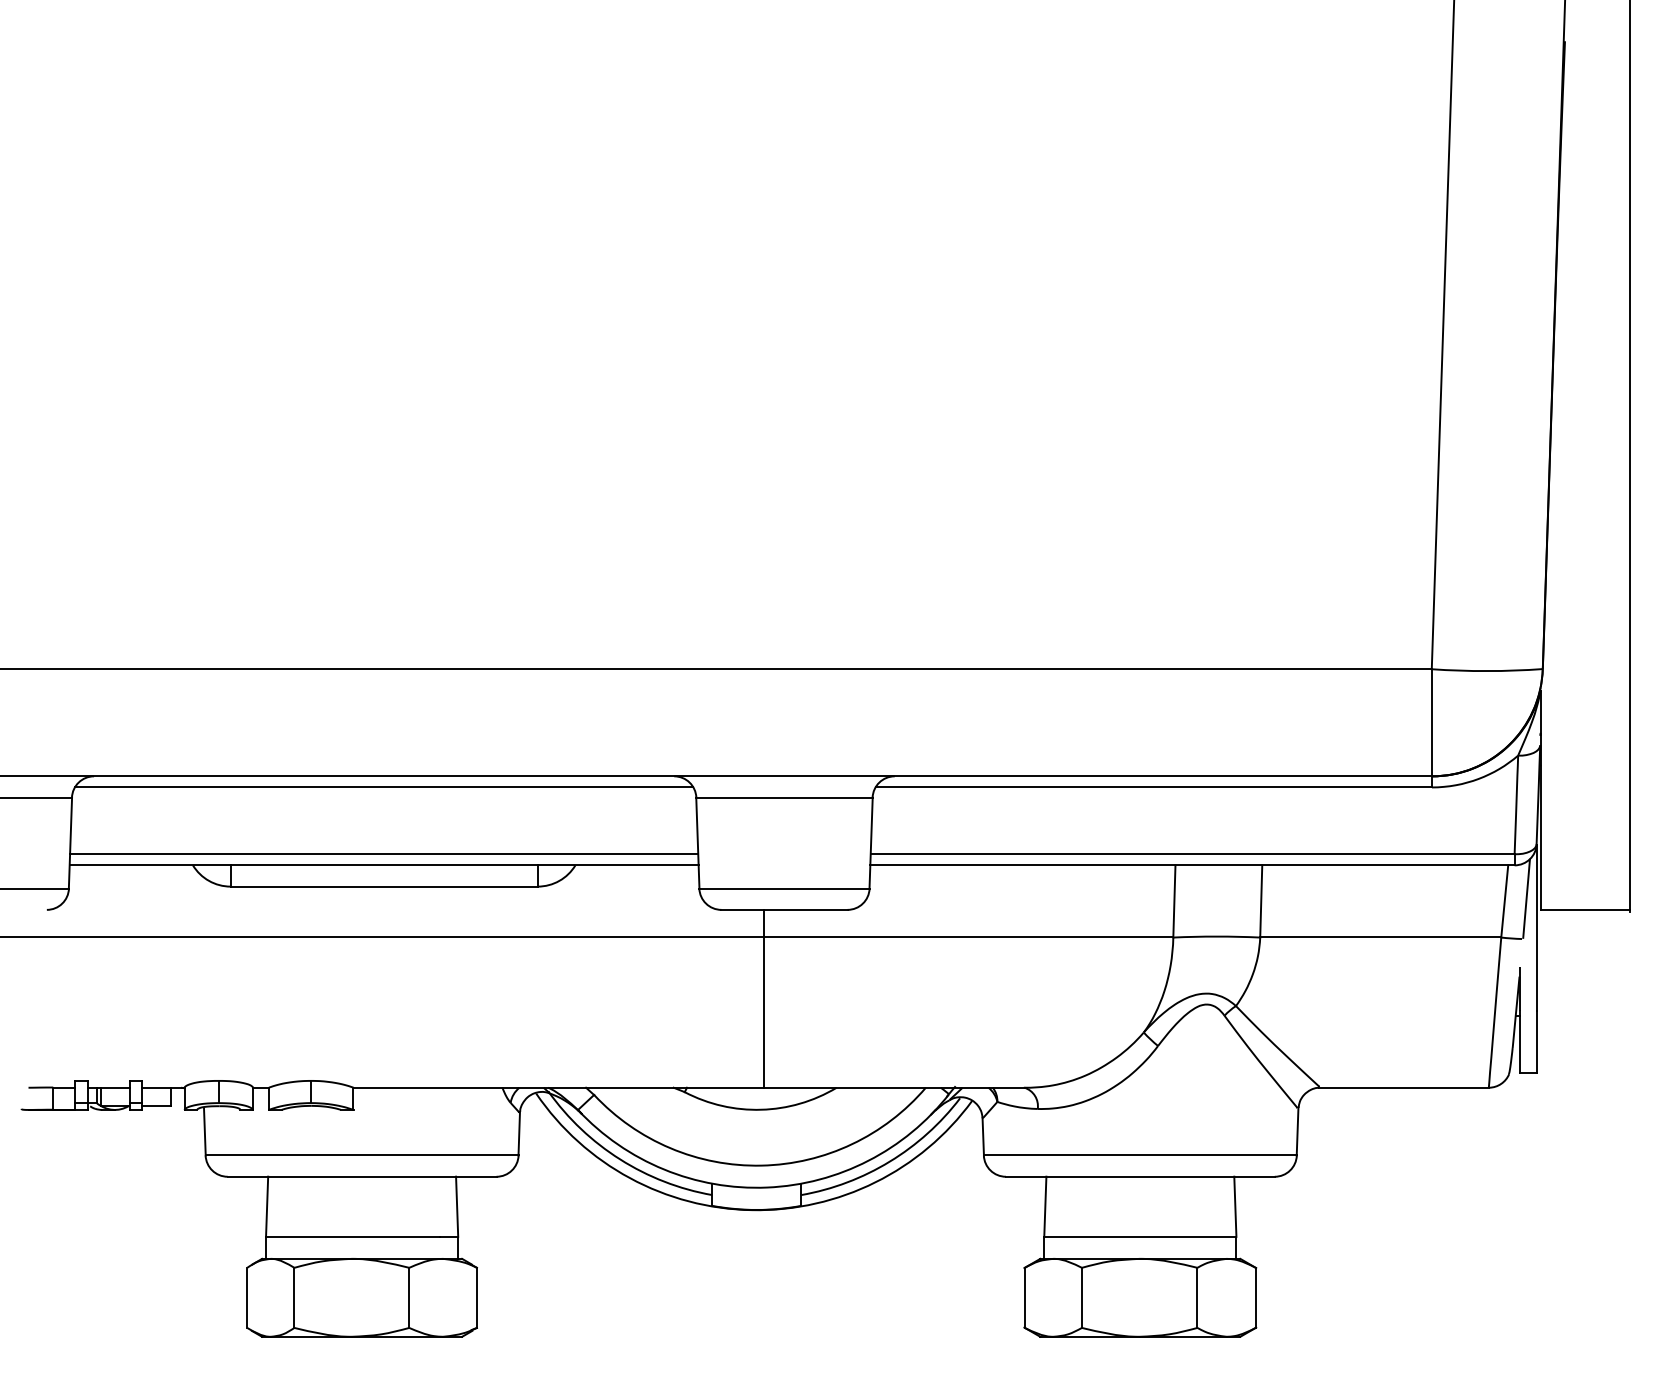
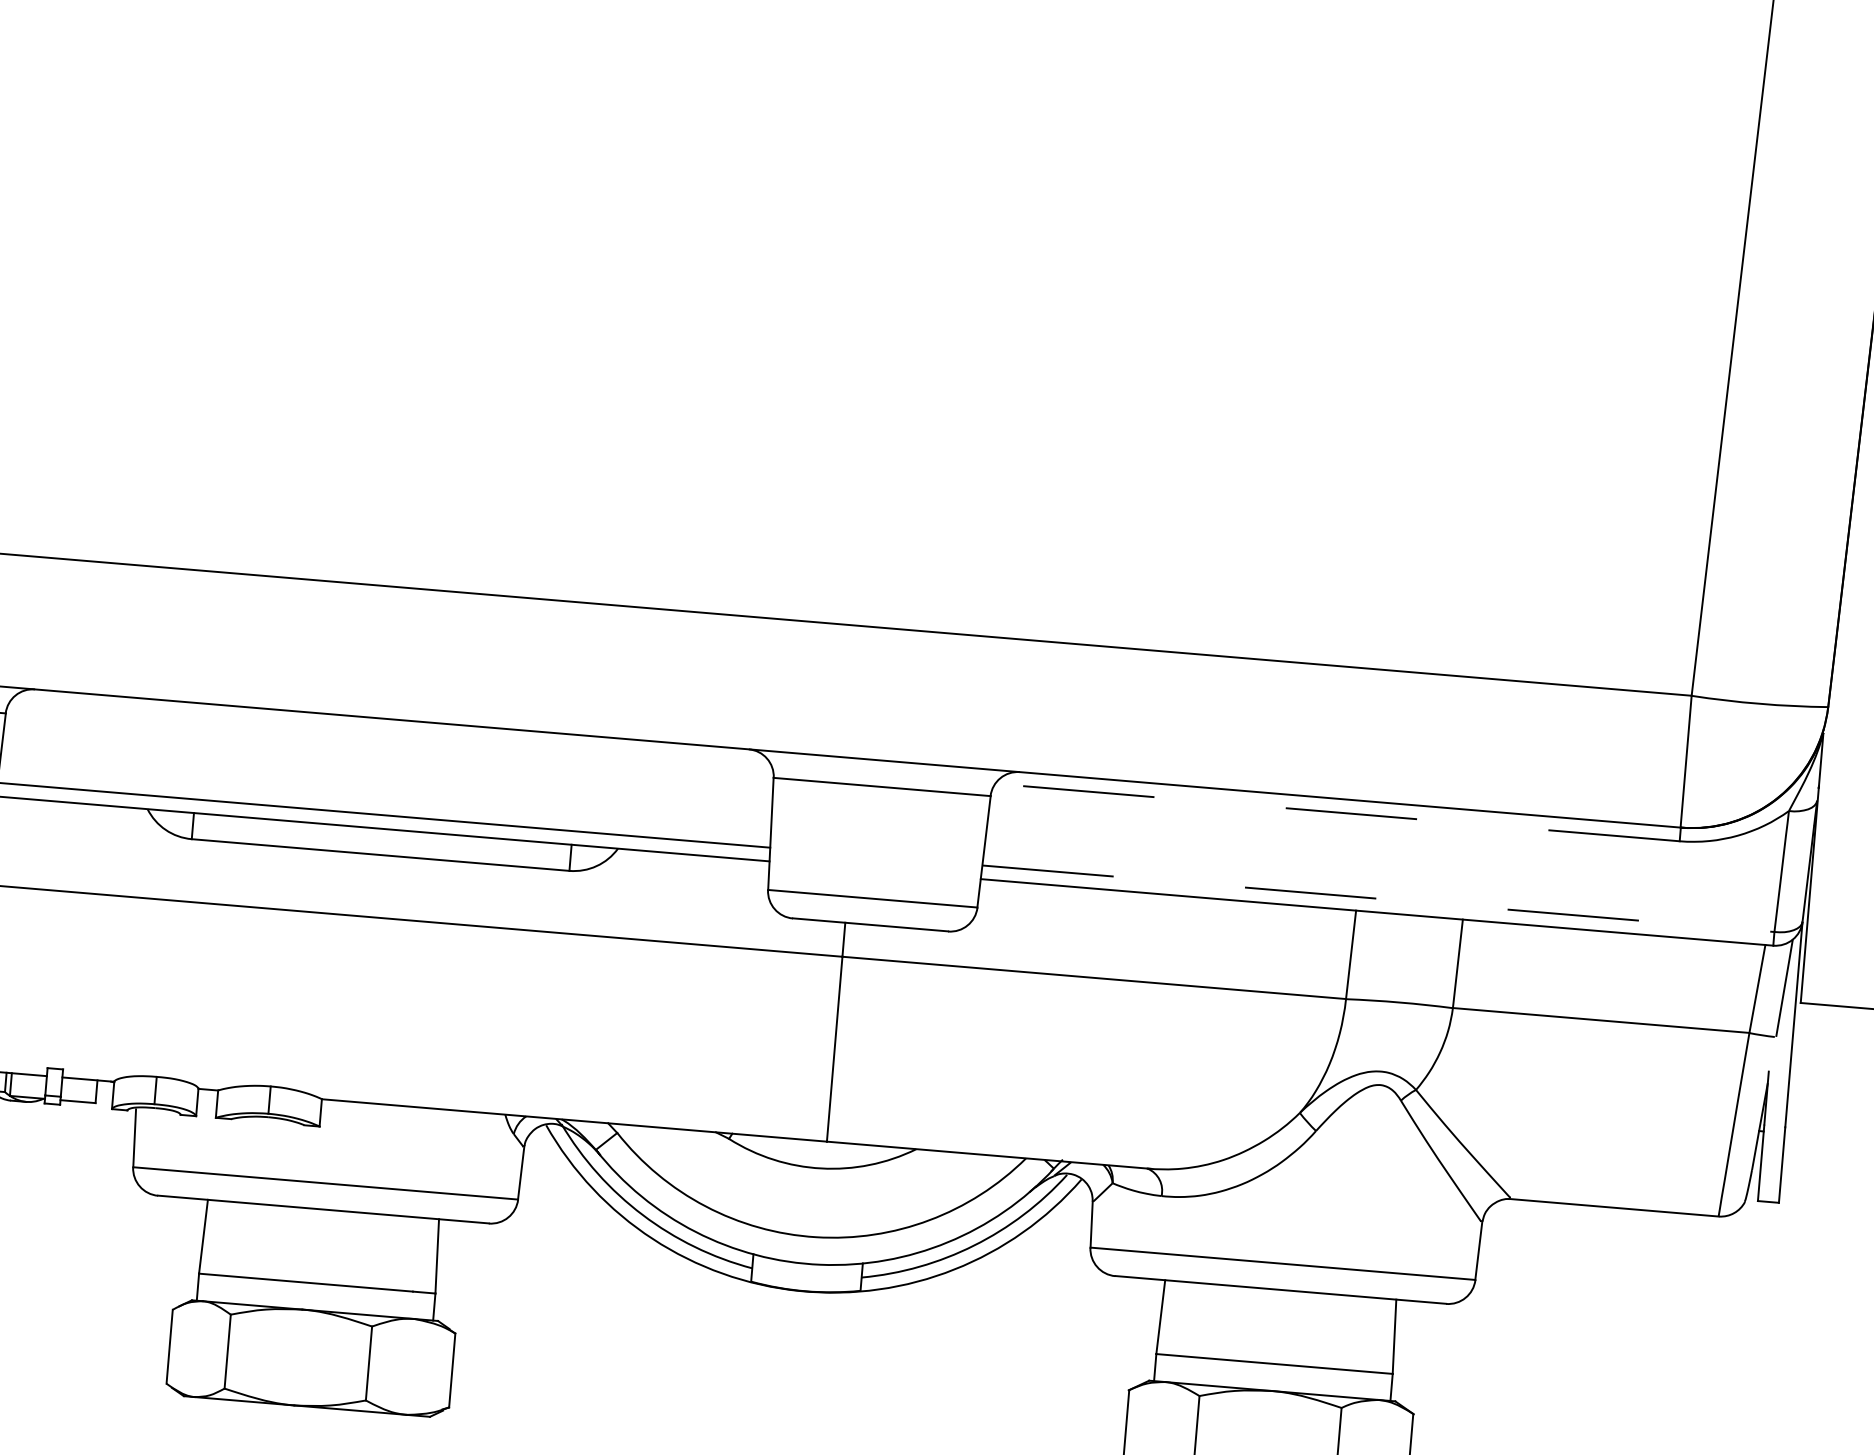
line: (384, 787) -> (391, 733), removed
line: (1153, 787) -> (1337, 812), solid -> dashed
line: (1192, 854) -> (1378, 899), solid -> dashed

